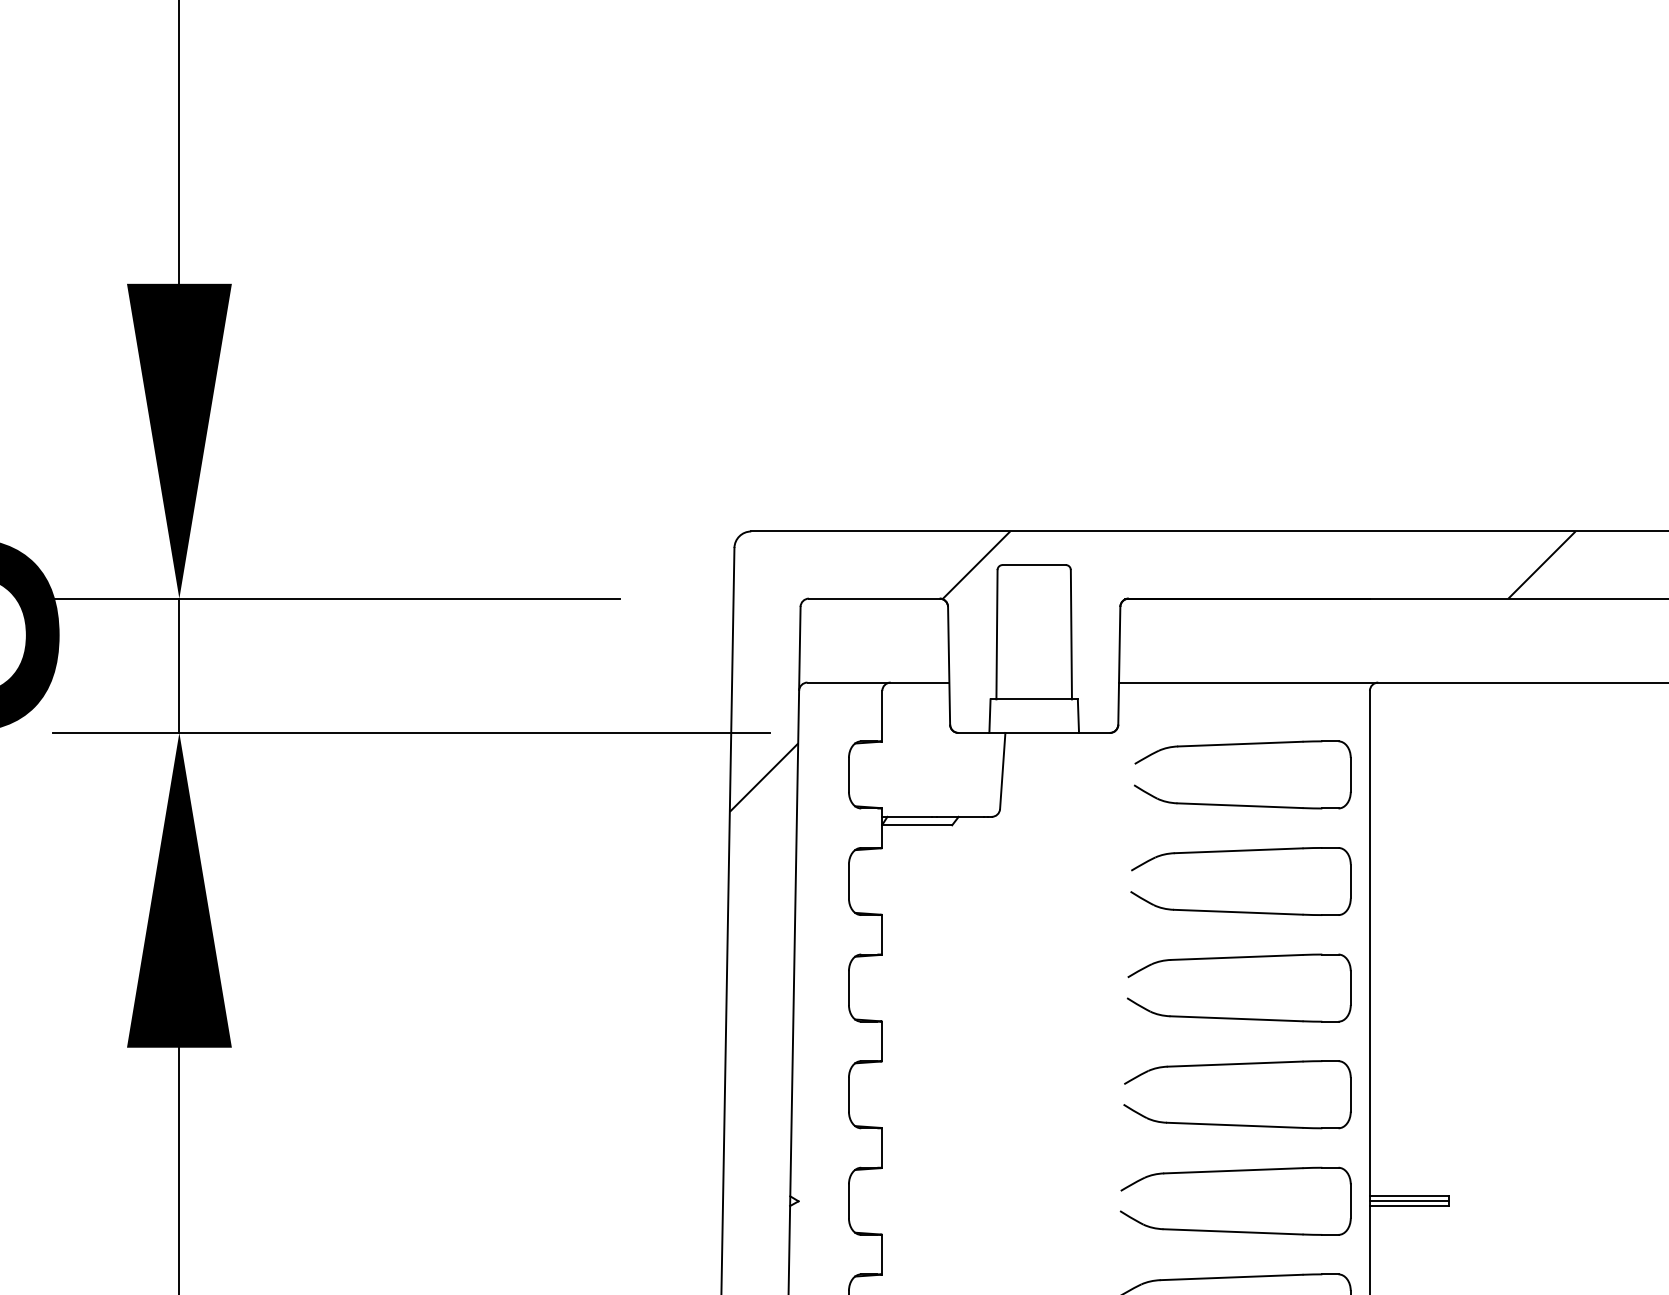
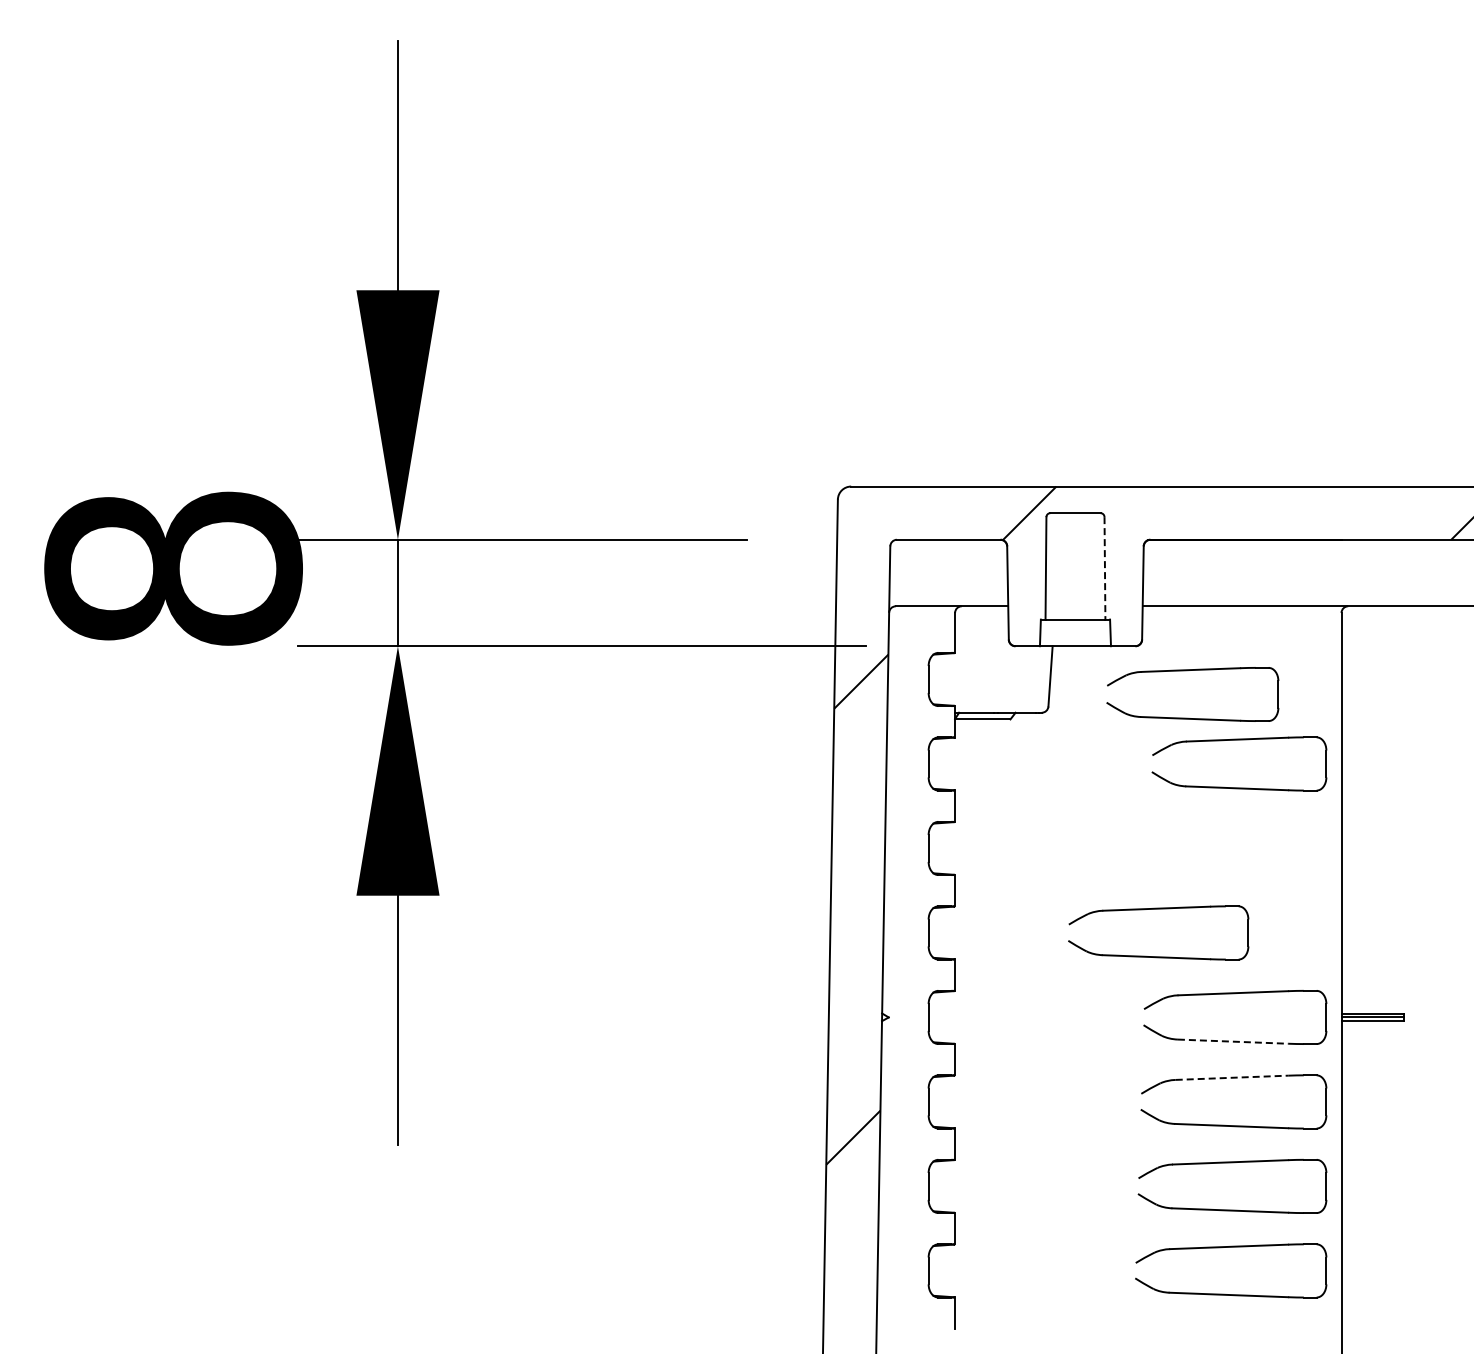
line: (1070, 634) -> (1104, 568), solid -> dashed
part: (1237, 745) -> (1188, 671), moved
part: (1238, 1017) -> (1237, 871), removed
part: (1237, 1065) -> (1158, 909), moved
line: (1233, 1231) -> (1233, 1041), solid -> dashed
line: (1232, 1277) -> (1232, 1077), solid -> dashed

